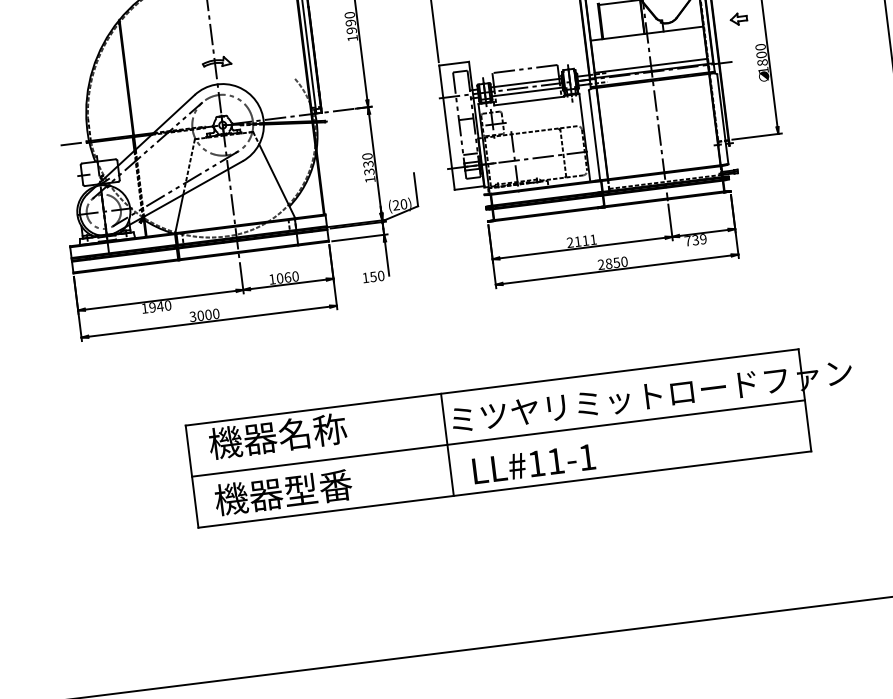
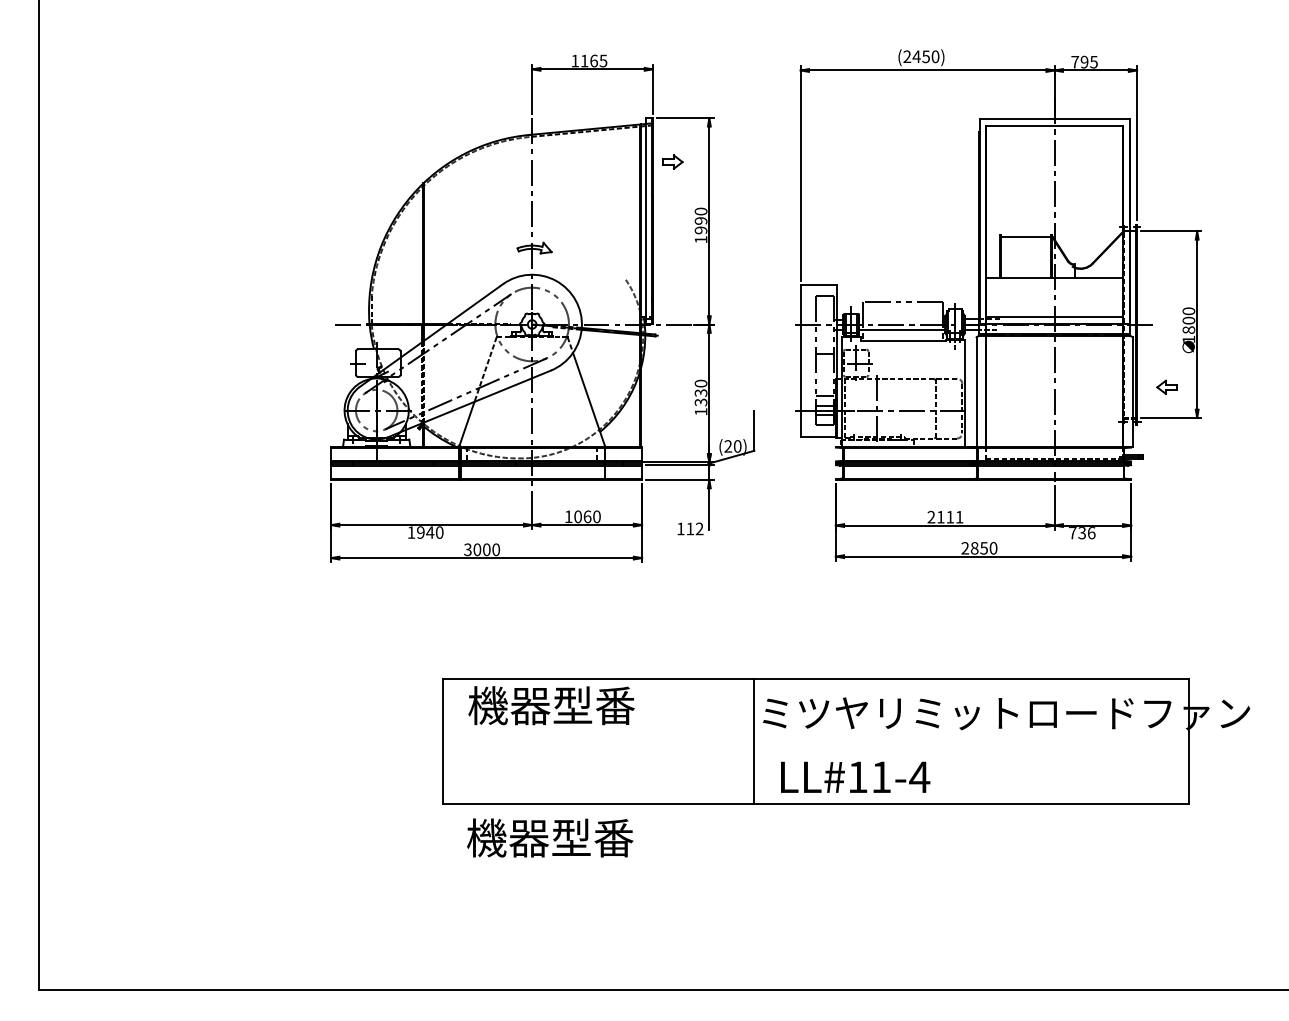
part: (738, 18) -> (1166, 386), moved
line: (526, 83) -> (902, 319), removed
text: (703, 239) -> (1091, 533), 739 -> 736
text: (376, 276) -> (694, 528), 150 -> 112
text: (312, 431) -> (594, 705), 機器名称 -> 機器型番
line: (498, 438) -> (815, 741), removed
text: (587, 456) -> (919, 776), LL#11-1 -> LL#11-4
text: (283, 492) -> (550, 837), moved

